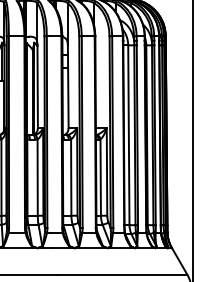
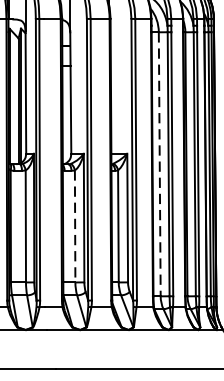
line: (128, 135) -> (159, 164), solid -> dashed
line: (71, 178) -> (75, 227), solid -> dashed

